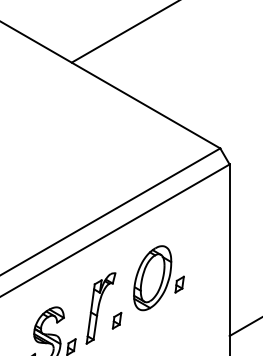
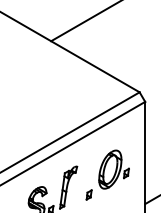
part: (147, 286) -> (107, 174), moved

